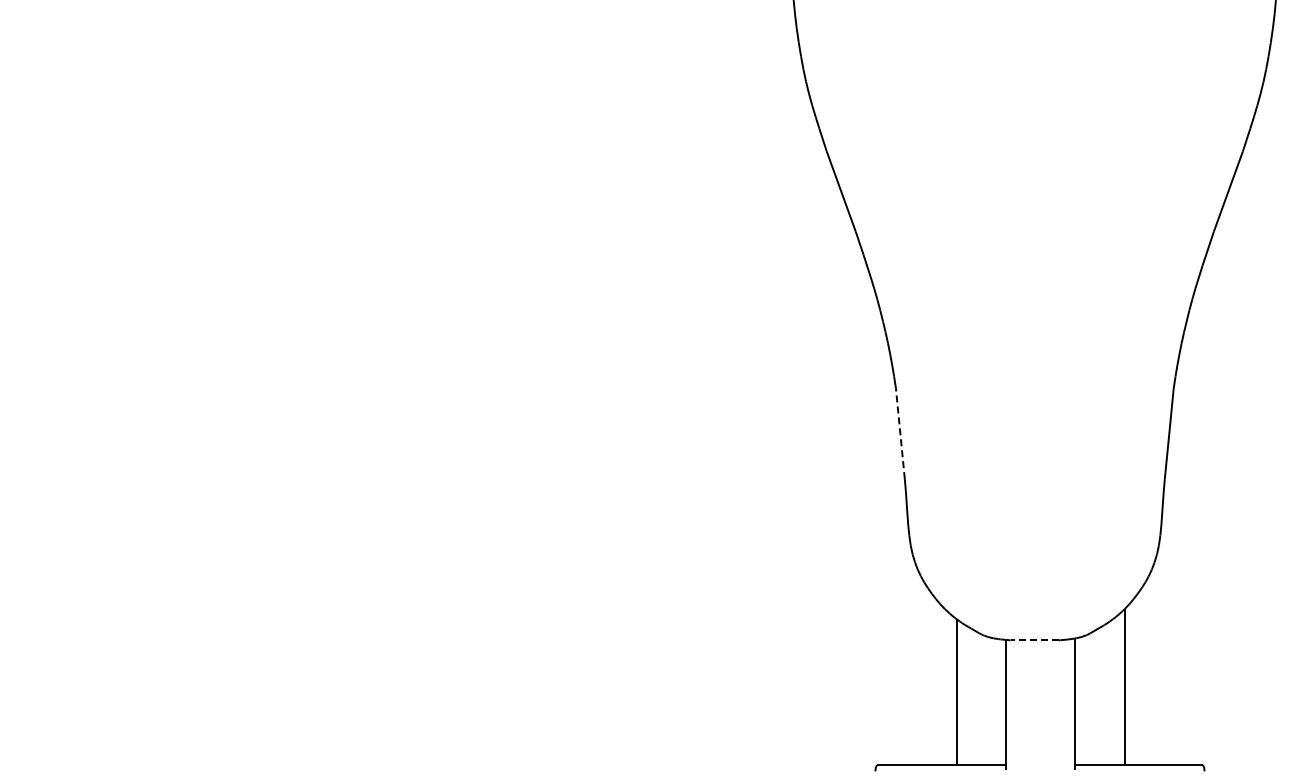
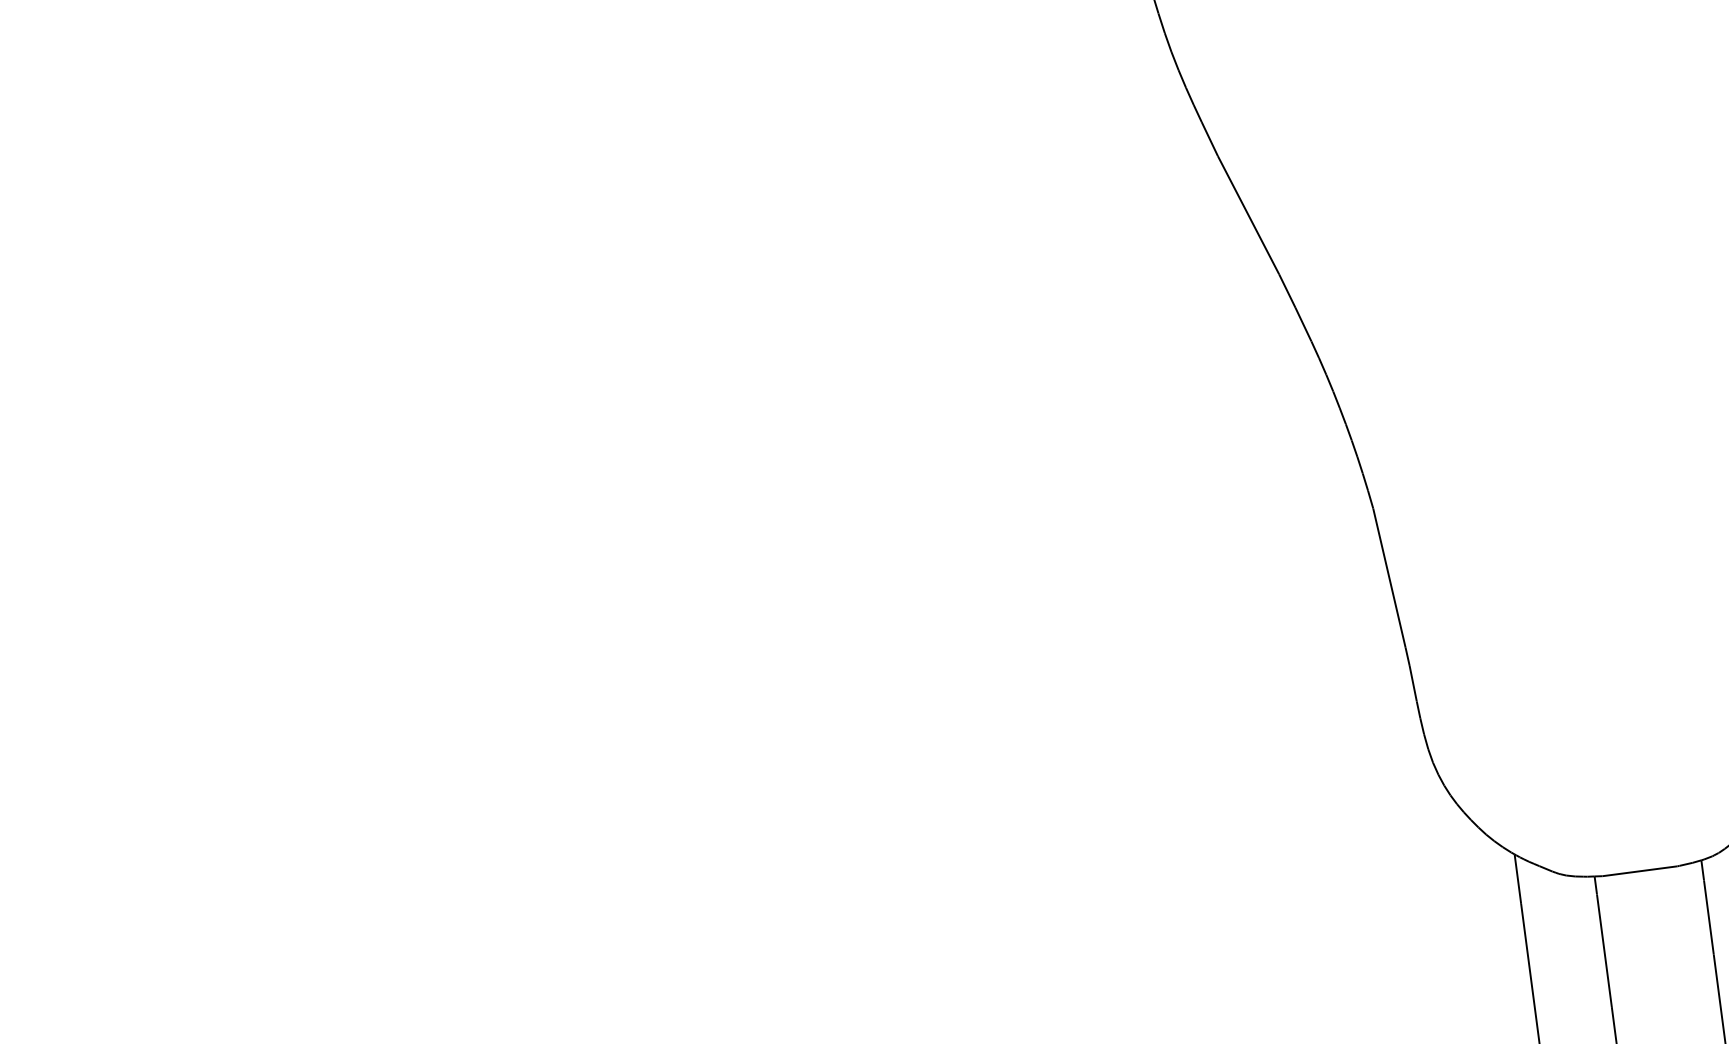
line: (900, 433) -> (1389, 577), dashed -> solid
line: (1034, 640) -> (1639, 871), dashed -> solid

